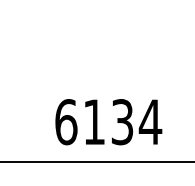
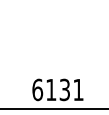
text: (150, 121) -> (78, 89), 6134 -> 6131

